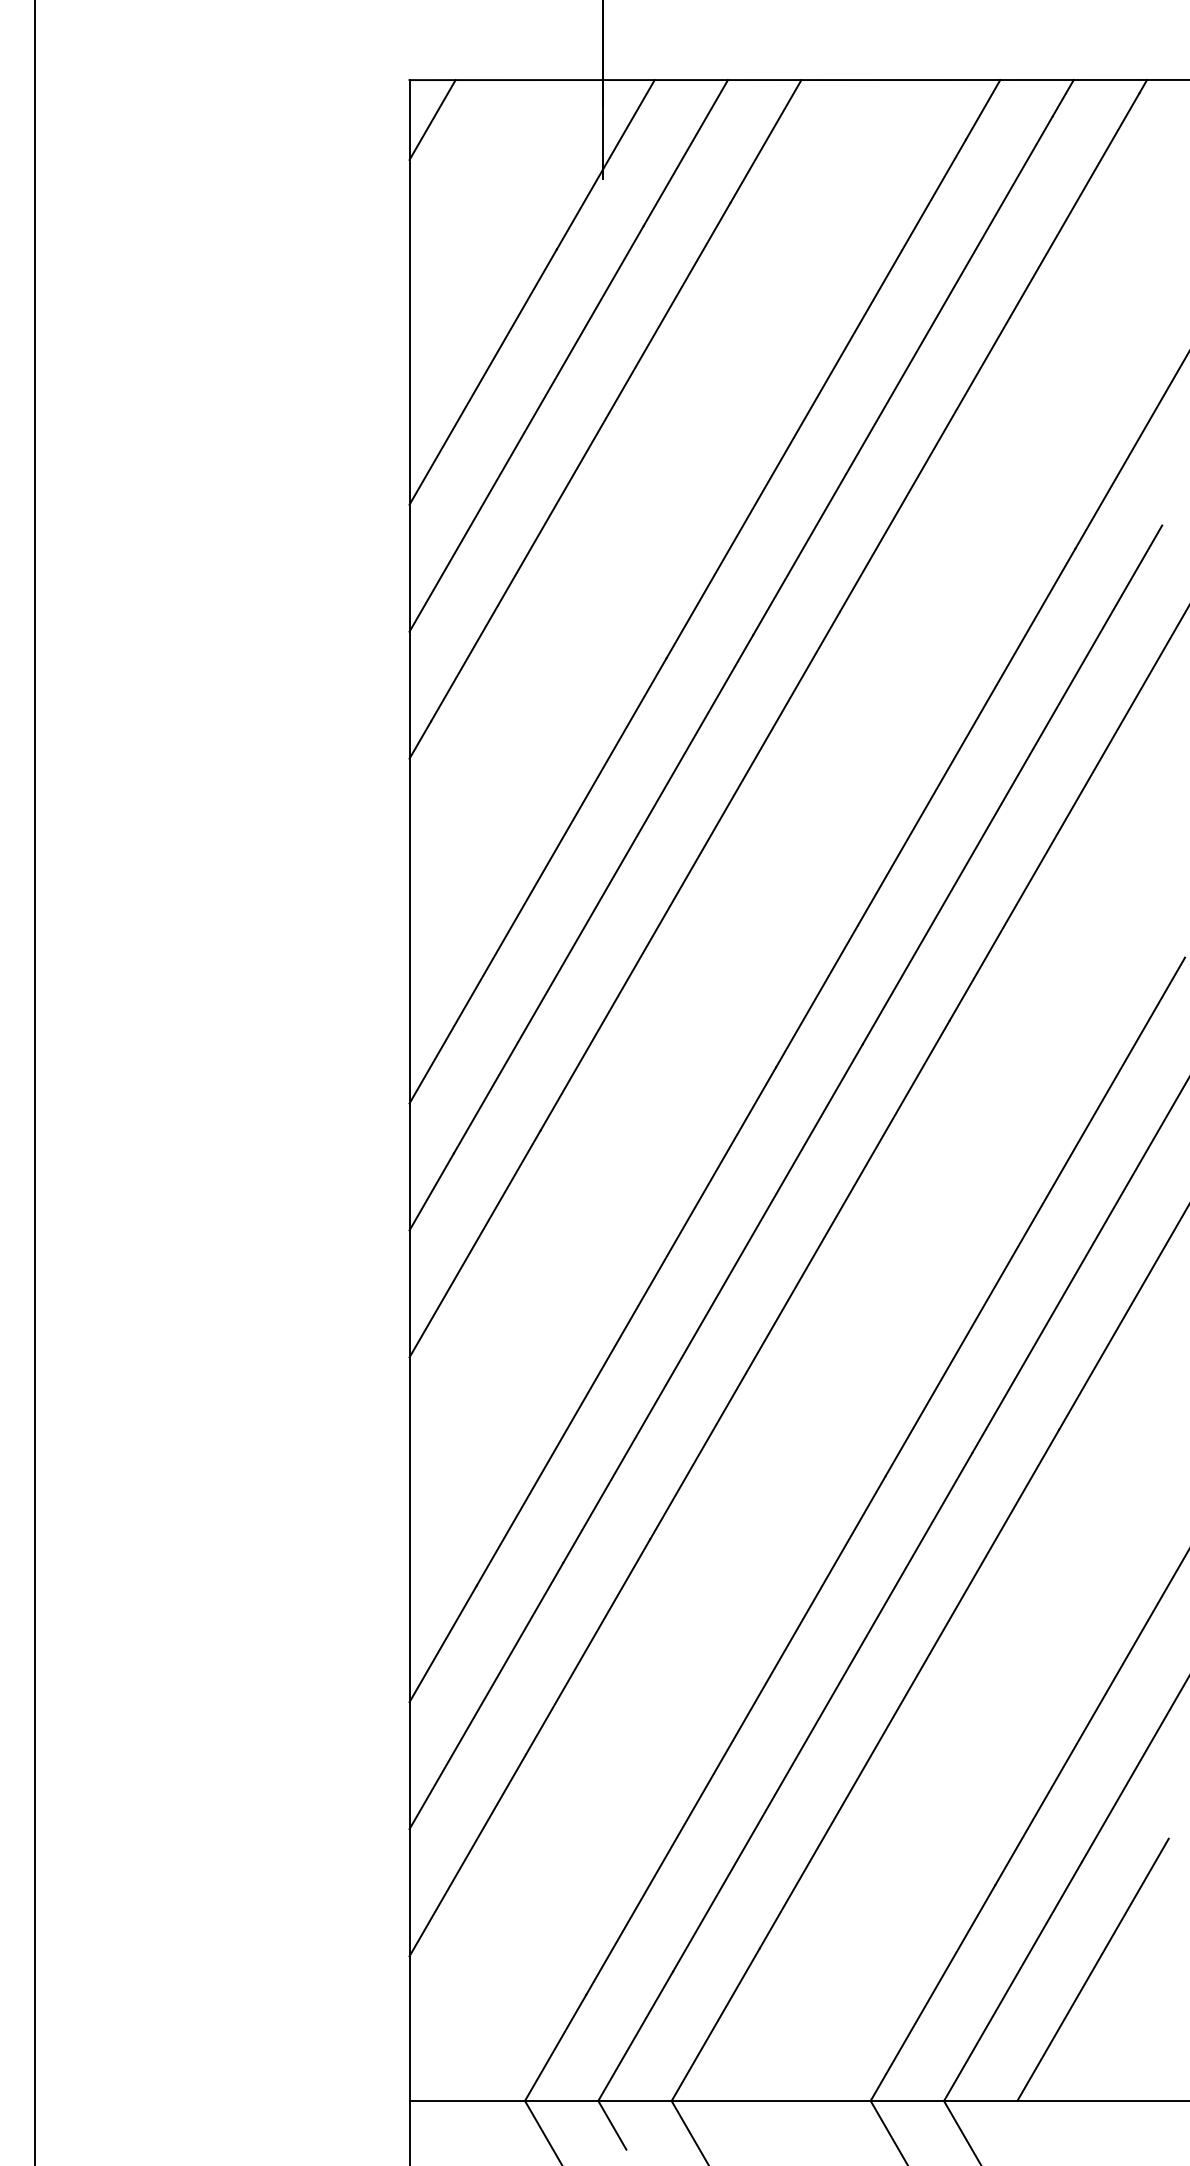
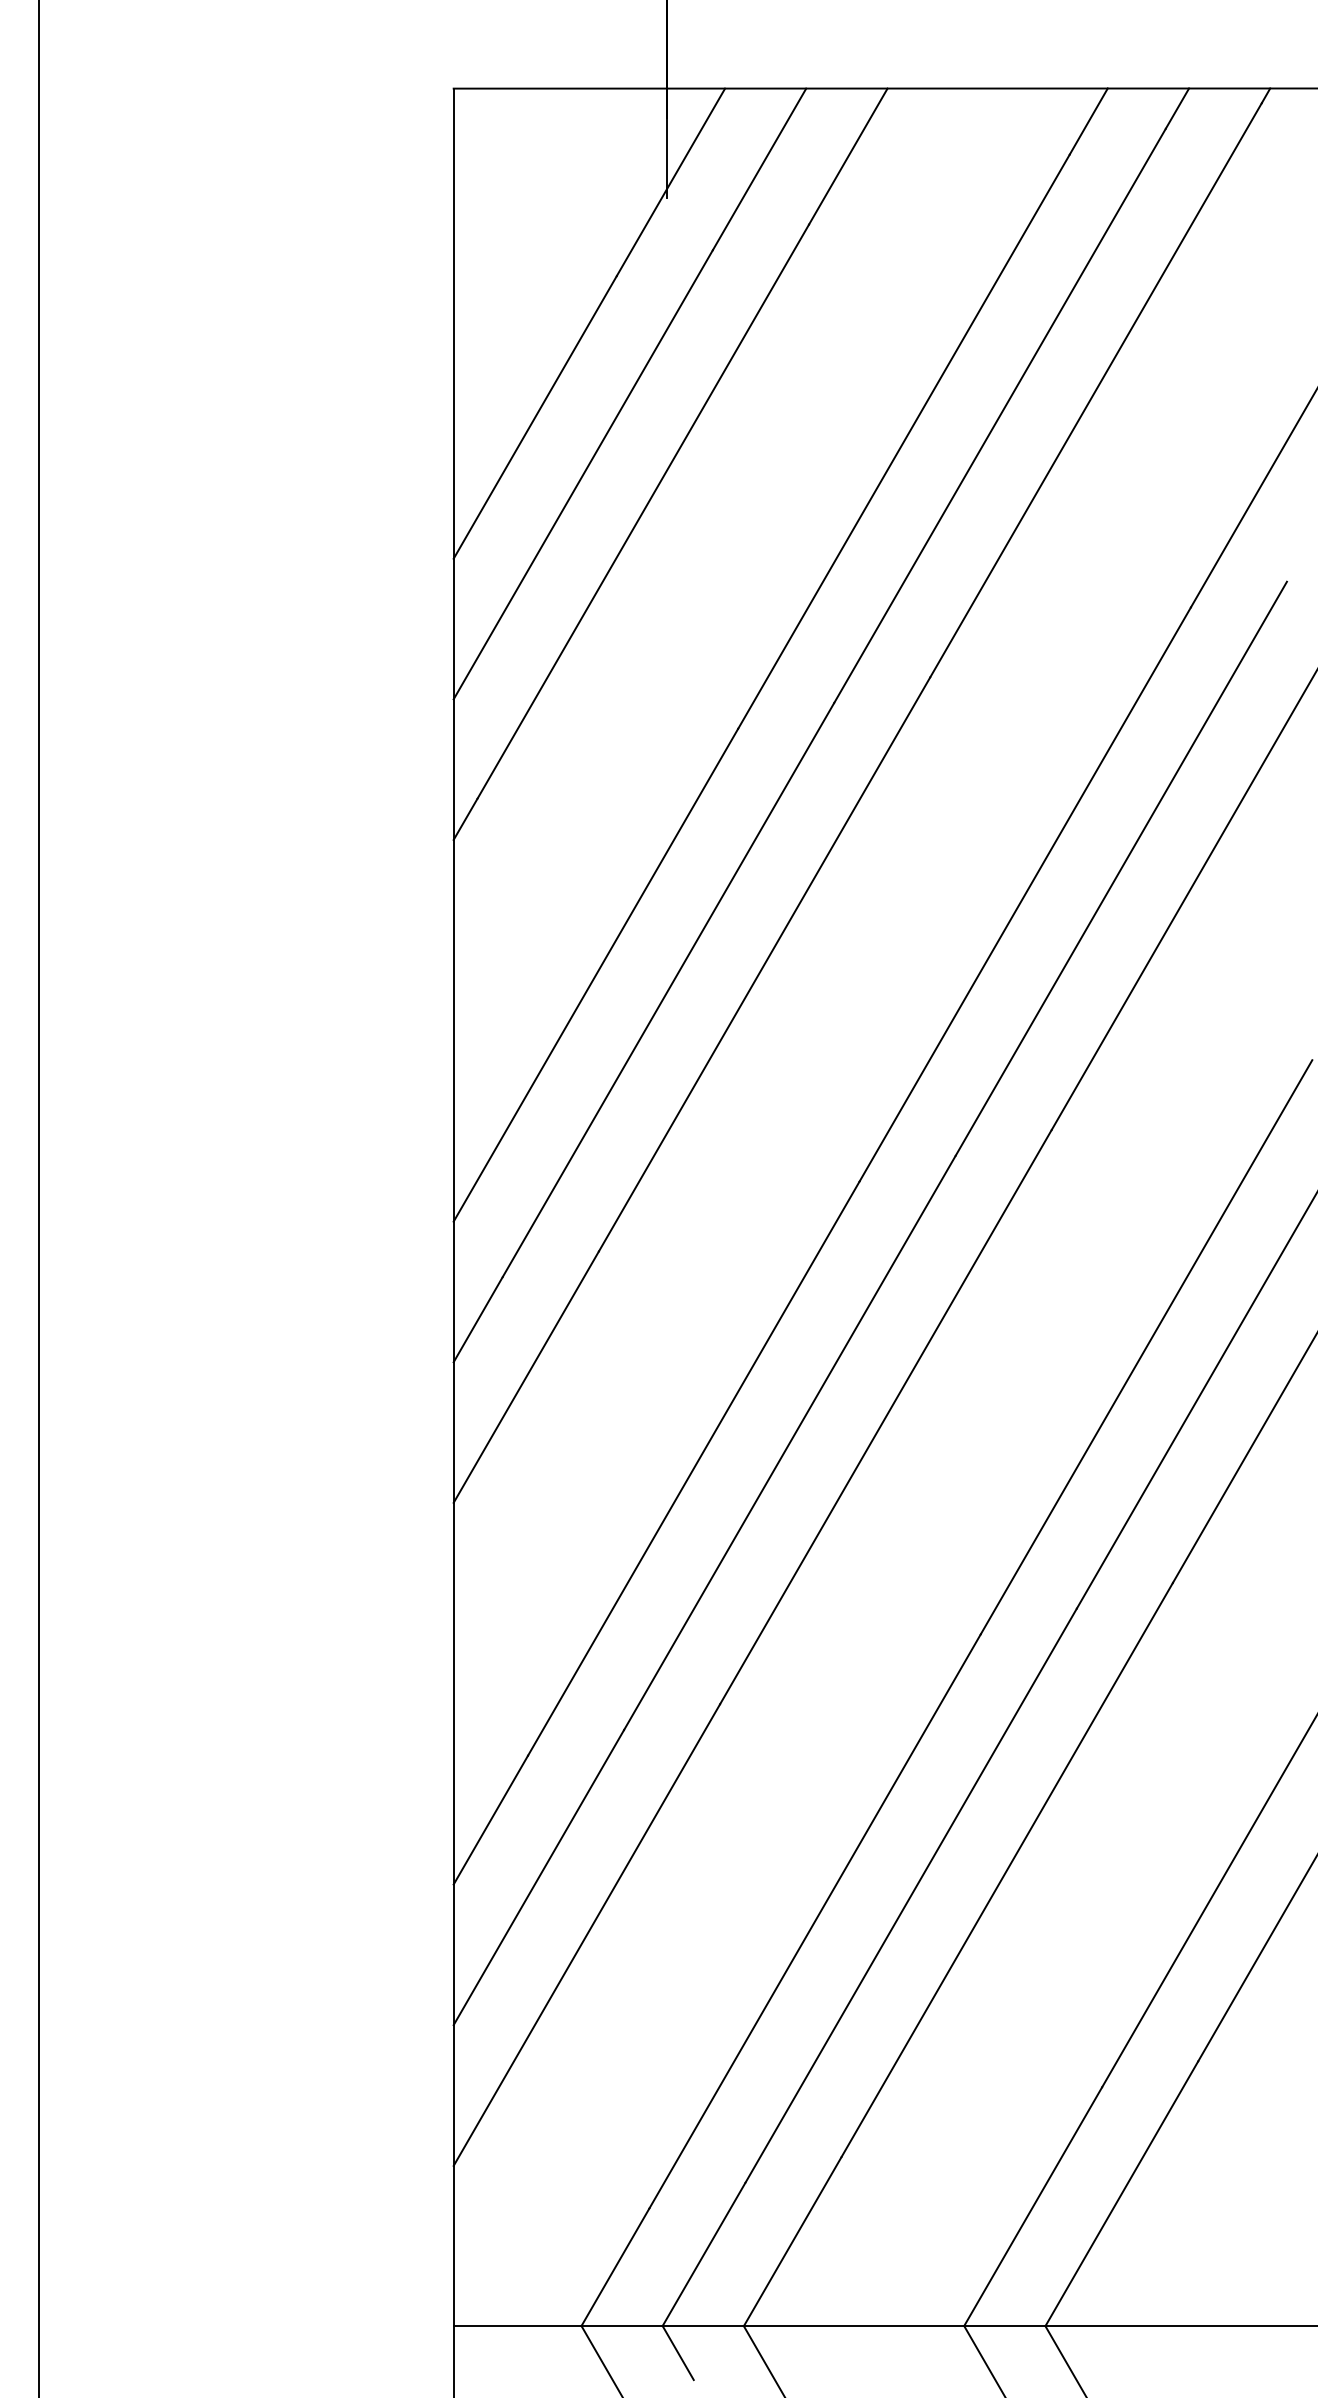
line: (431, 119) -> (478, 132), removed
line: (1093, 1969) -> (1210, 2180), removed

